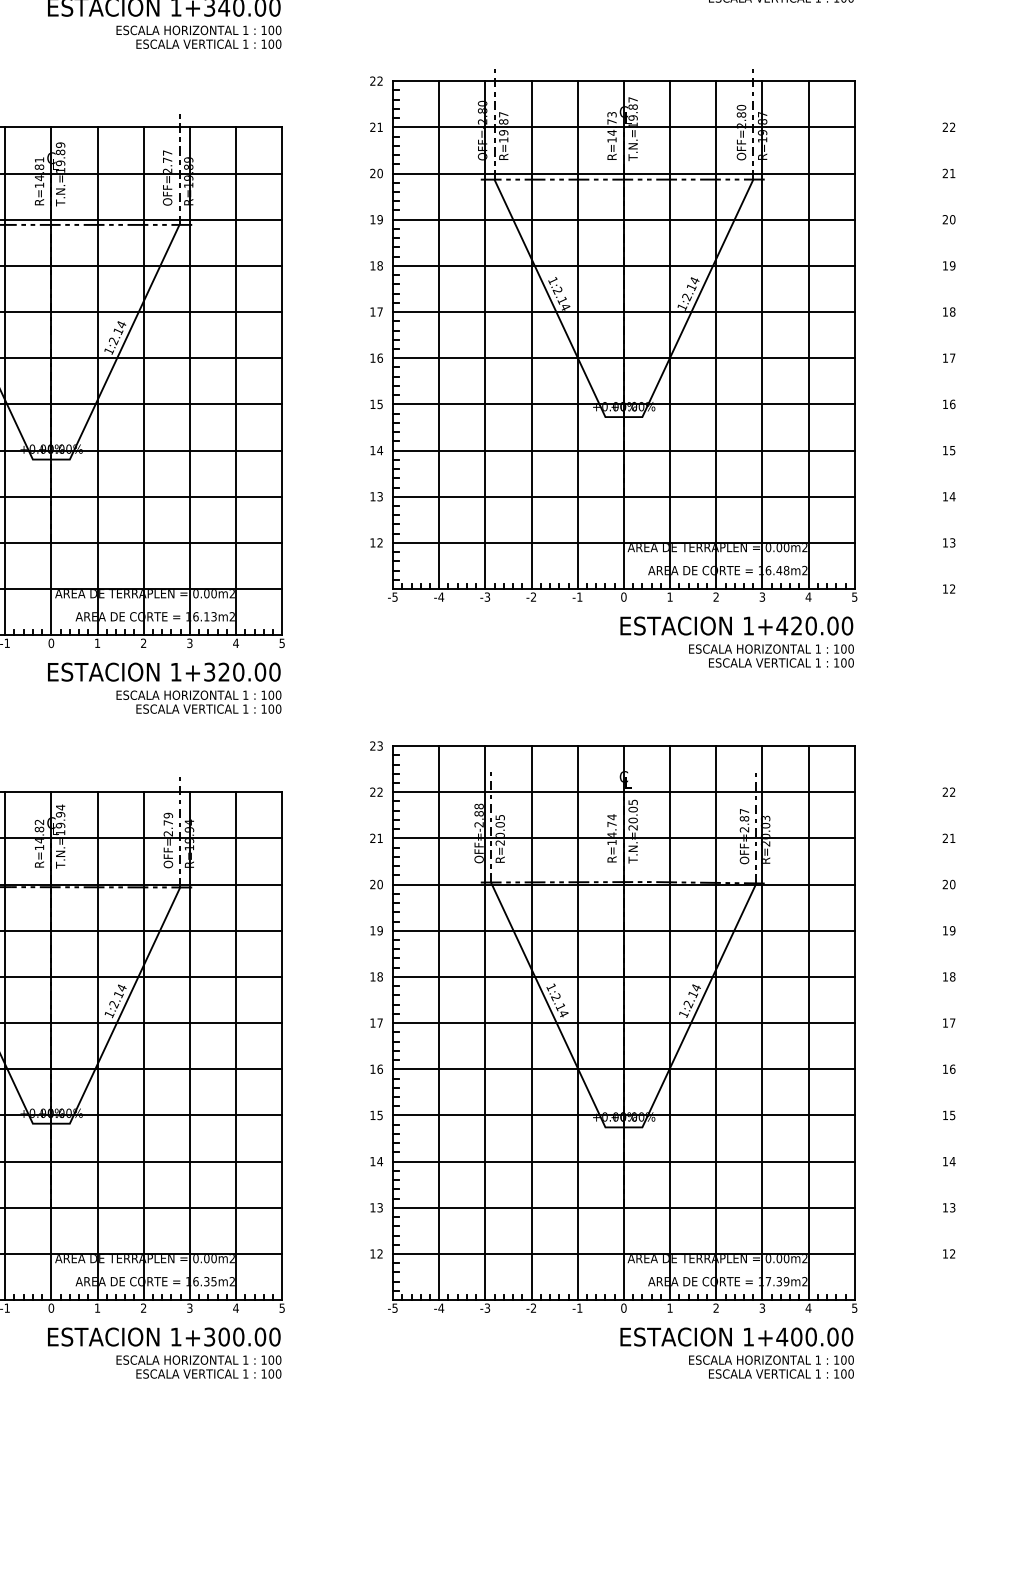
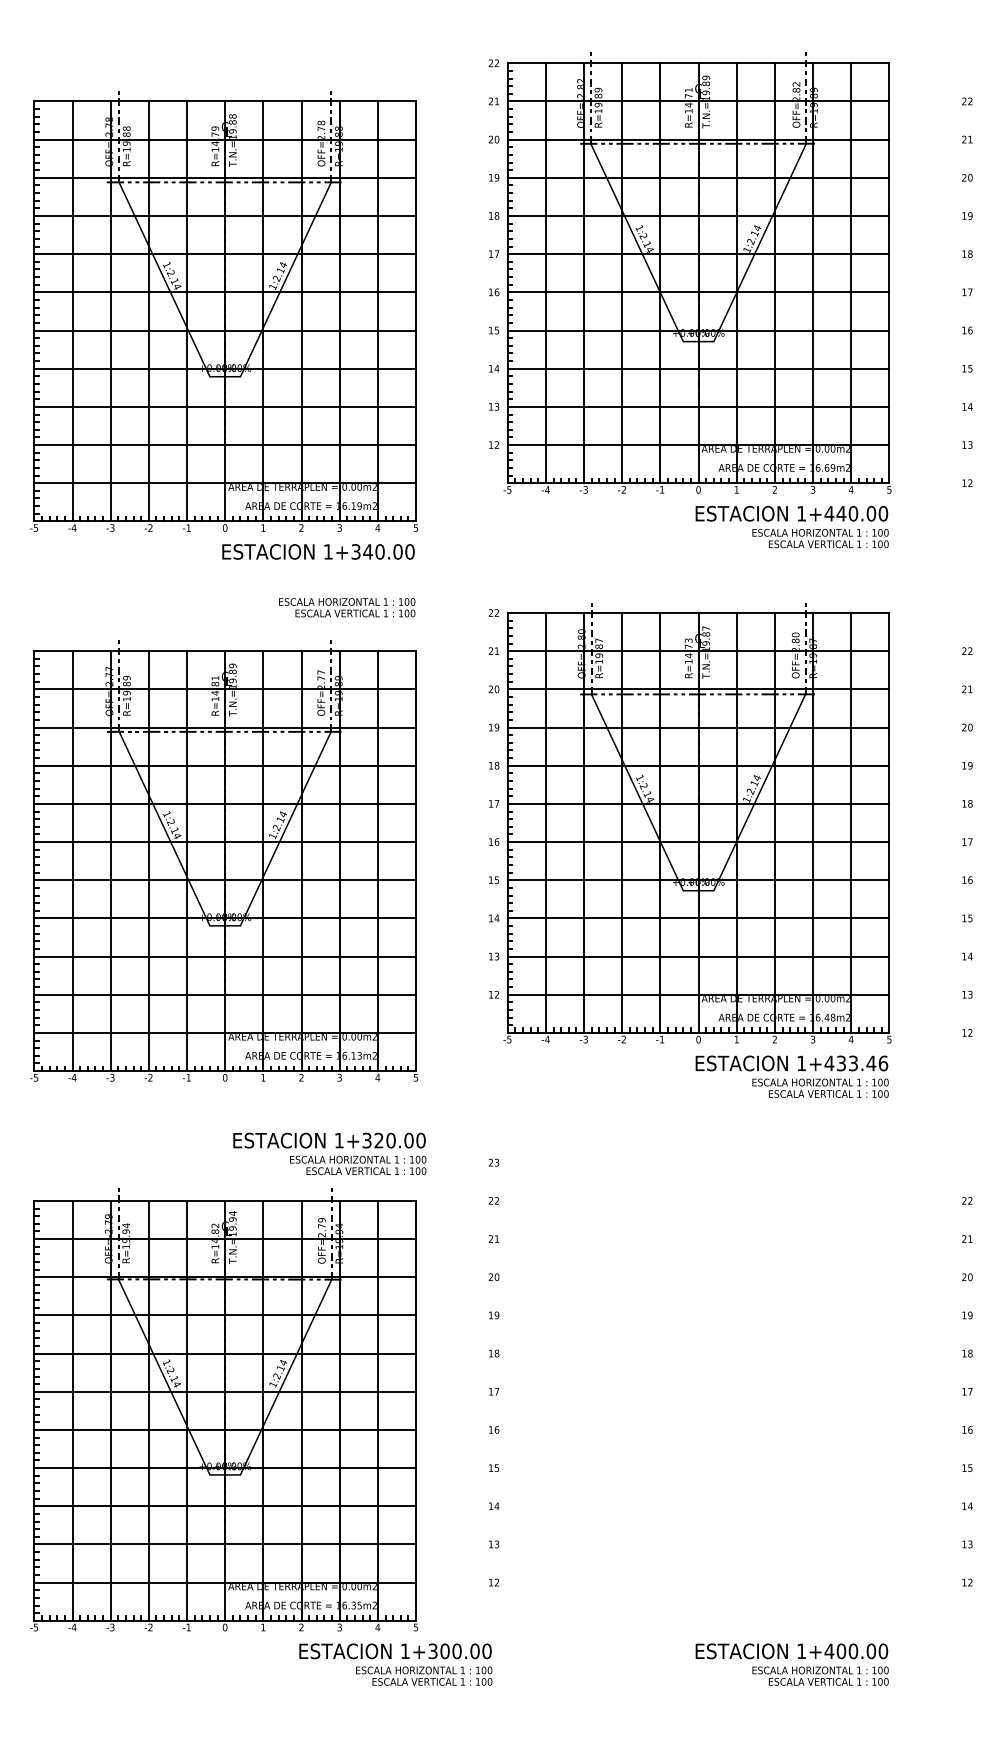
text: (199, 37) -> (347, 607), moved
text: (822, 626) -> (862, 1063), 1+420.00 -> 1+433.46
text: (164, 687) -> (329, 1153), moved
part: (622, 1028) -> (697, 1396), removed
text: (164, 1352) -> (395, 1664), moved

